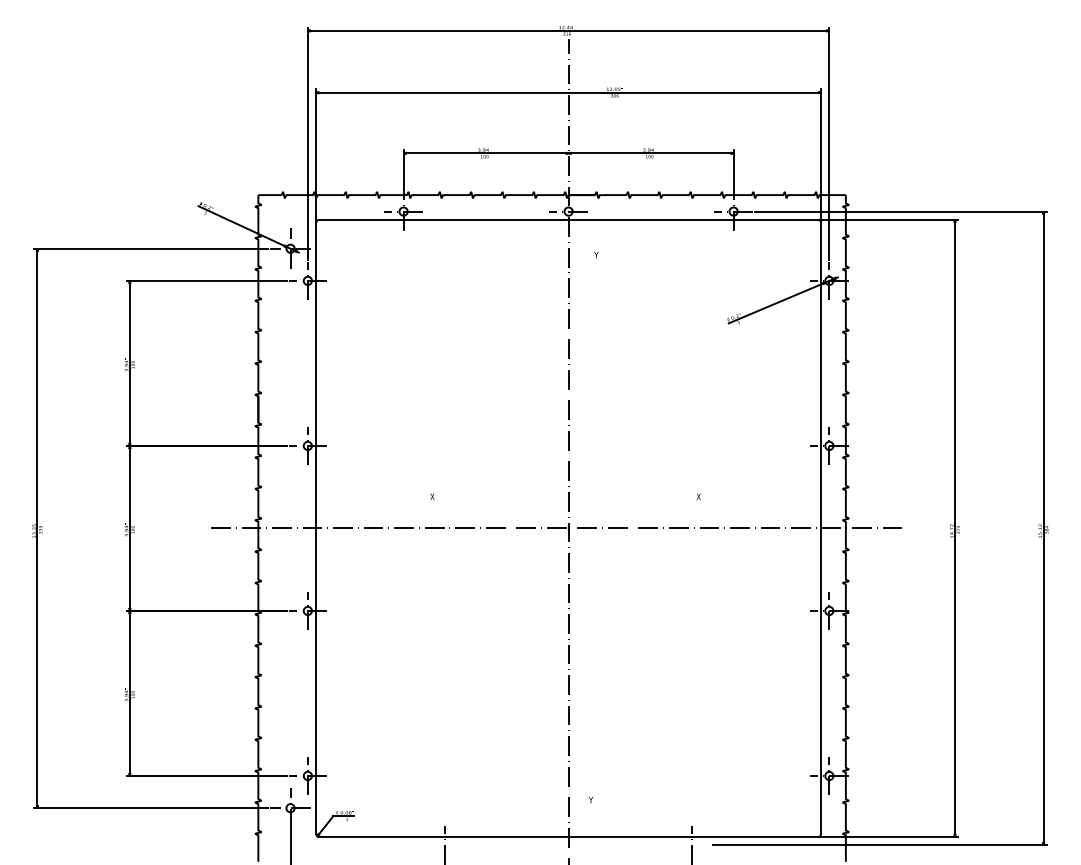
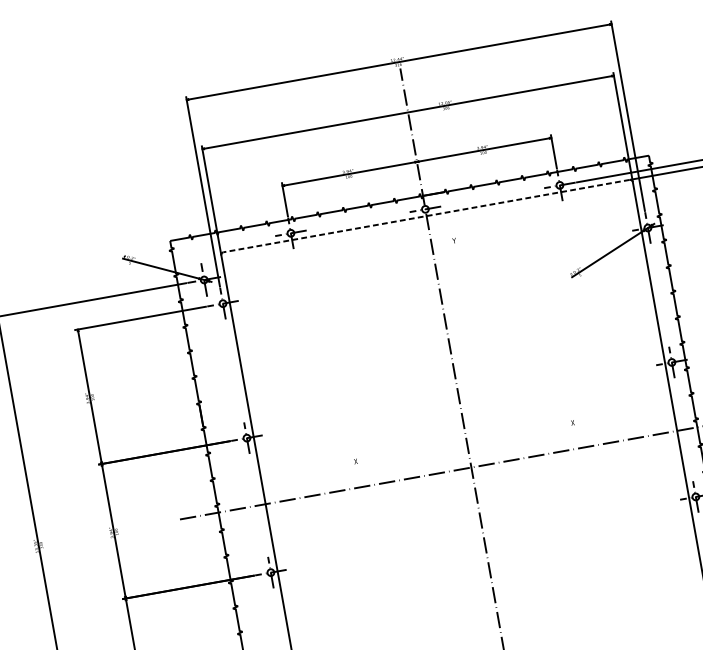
line: (568, 219) -> (426, 215), solid -> dashed

